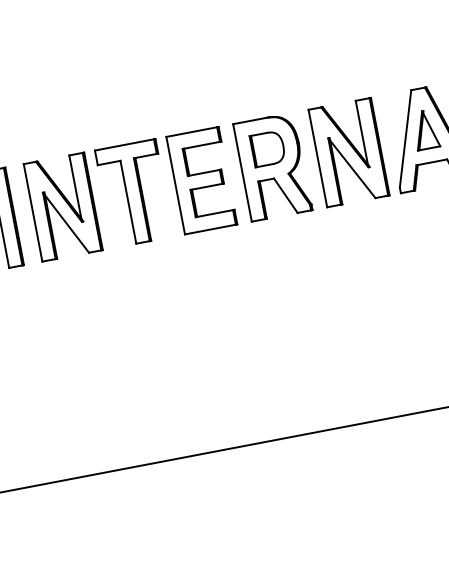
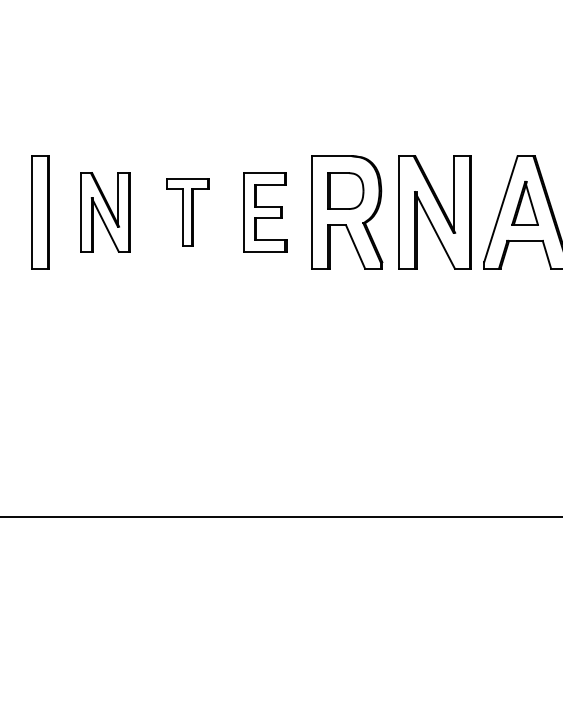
part: (201, 180) -> (265, 212), size x0.7
part: (134, 193) -> (187, 212), size x0.6
part: (63, 207) -> (105, 212), size x0.7

